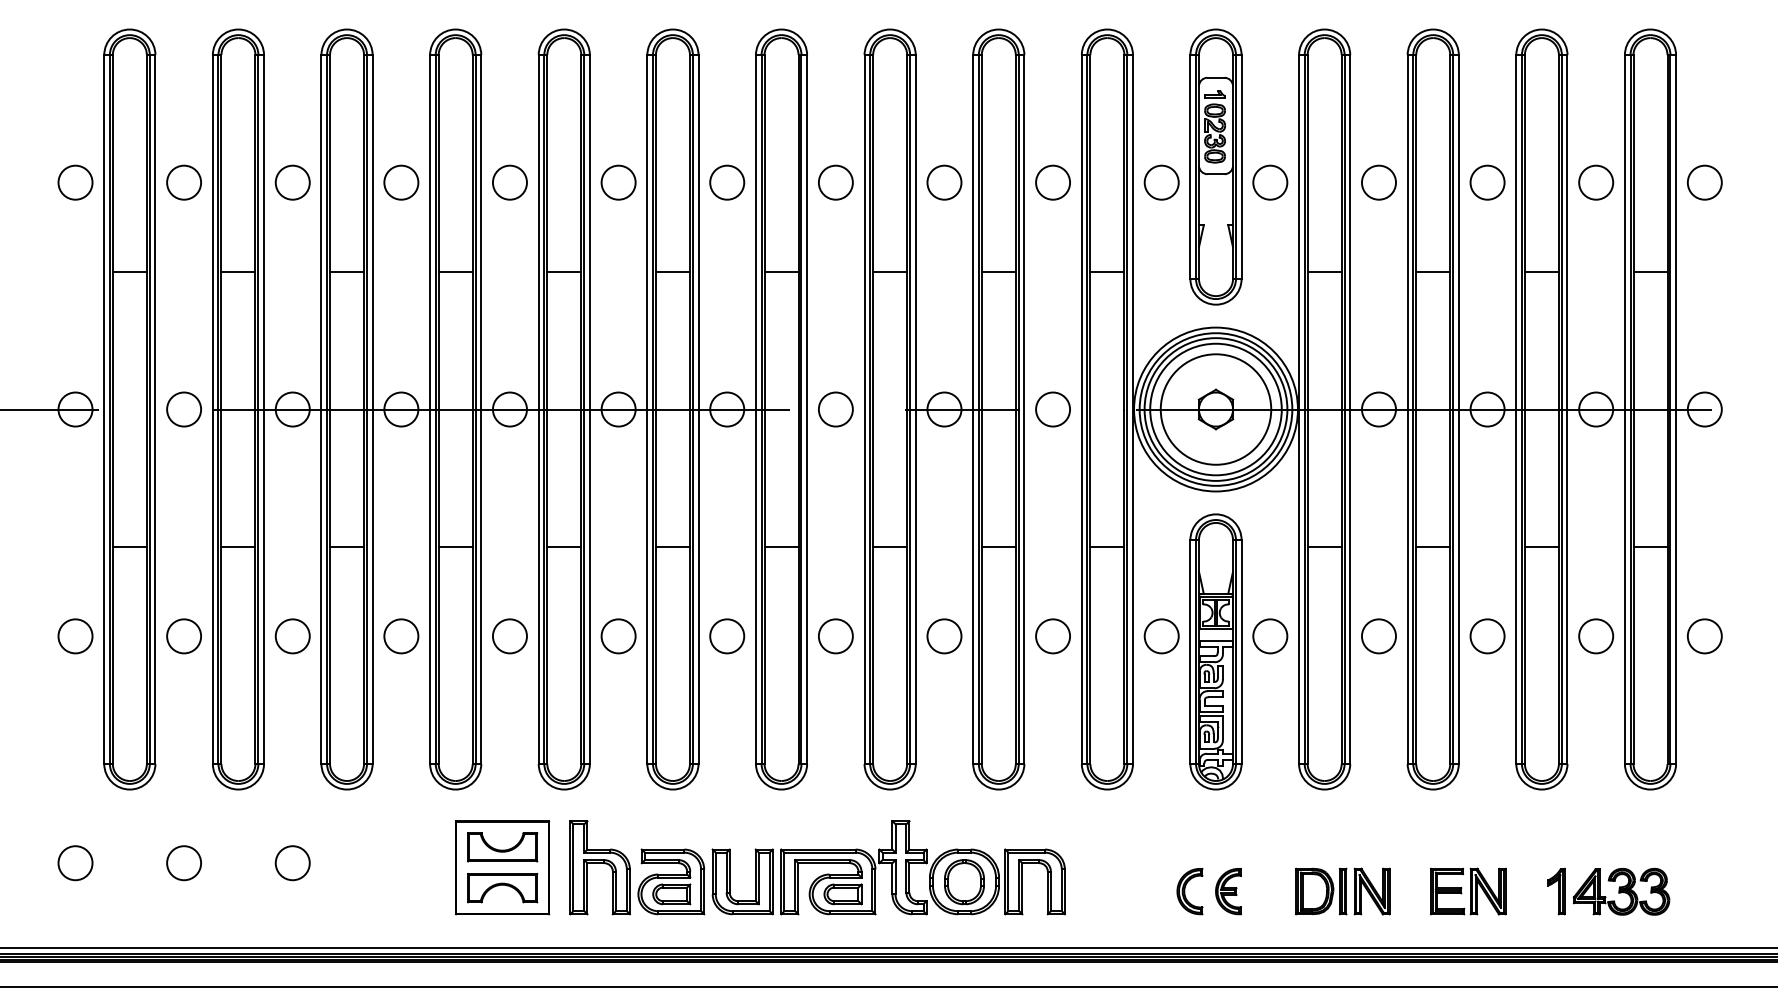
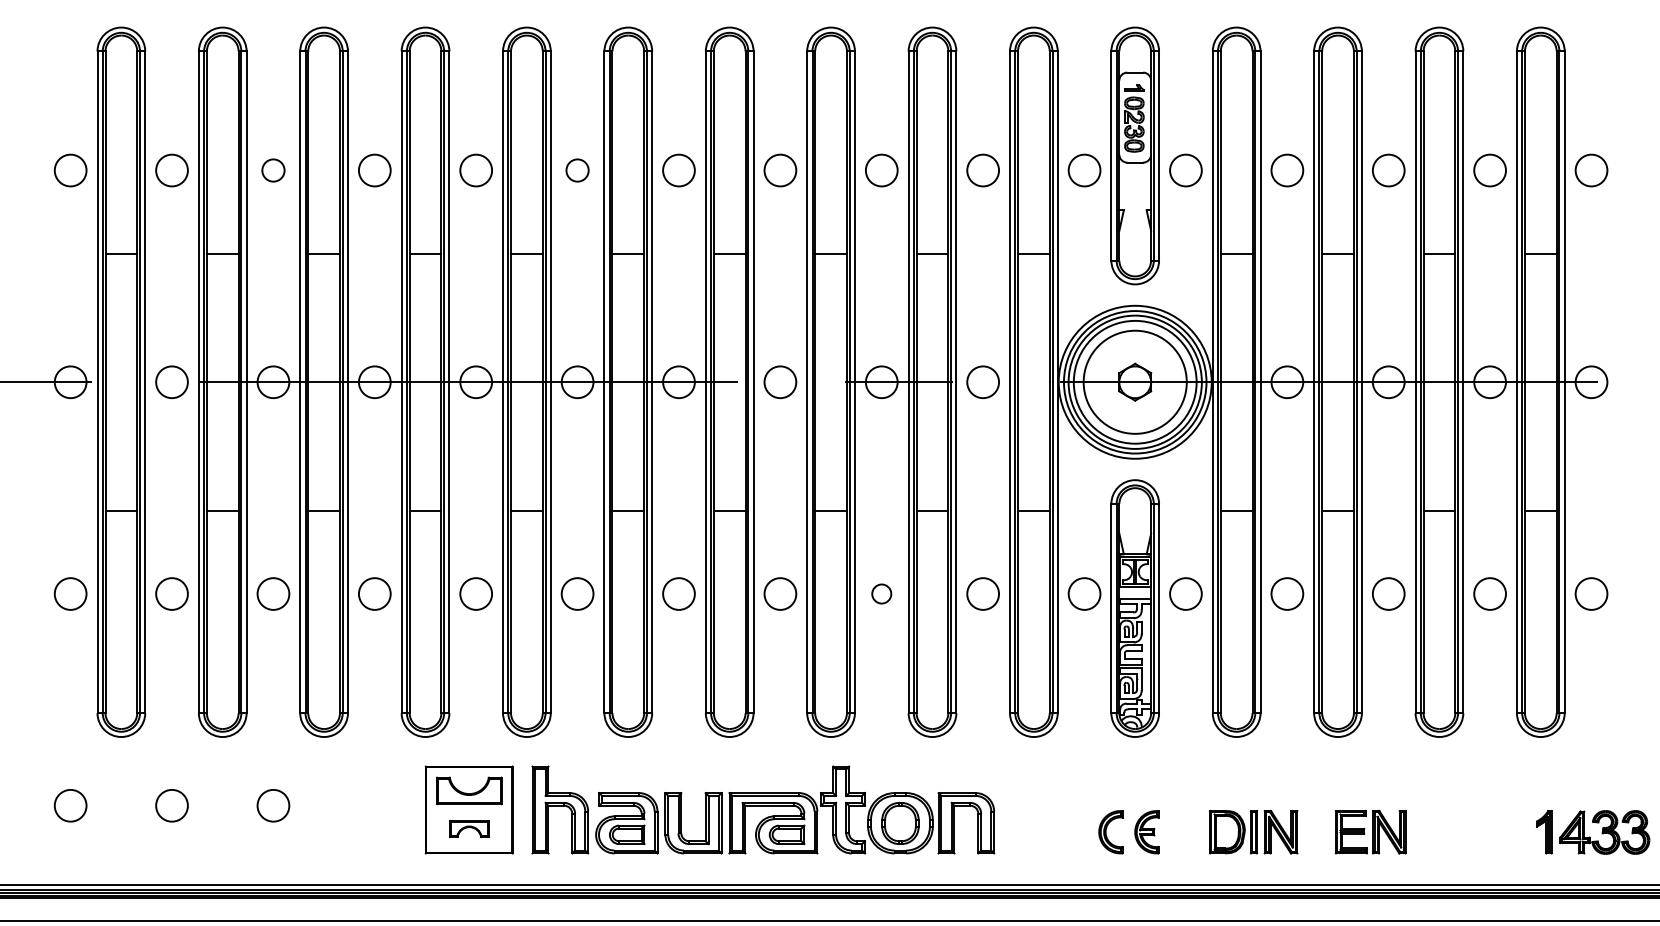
circle: (292, 182) -> (273, 170), size x0.7
circle: (618, 182) -> (577, 170), size x0.7
circle: (944, 635) -> (881, 593), size x0.6
part: (502, 887) -> (469, 828), size x0.6
part: (1609, 891) -> (1593, 832), moved

